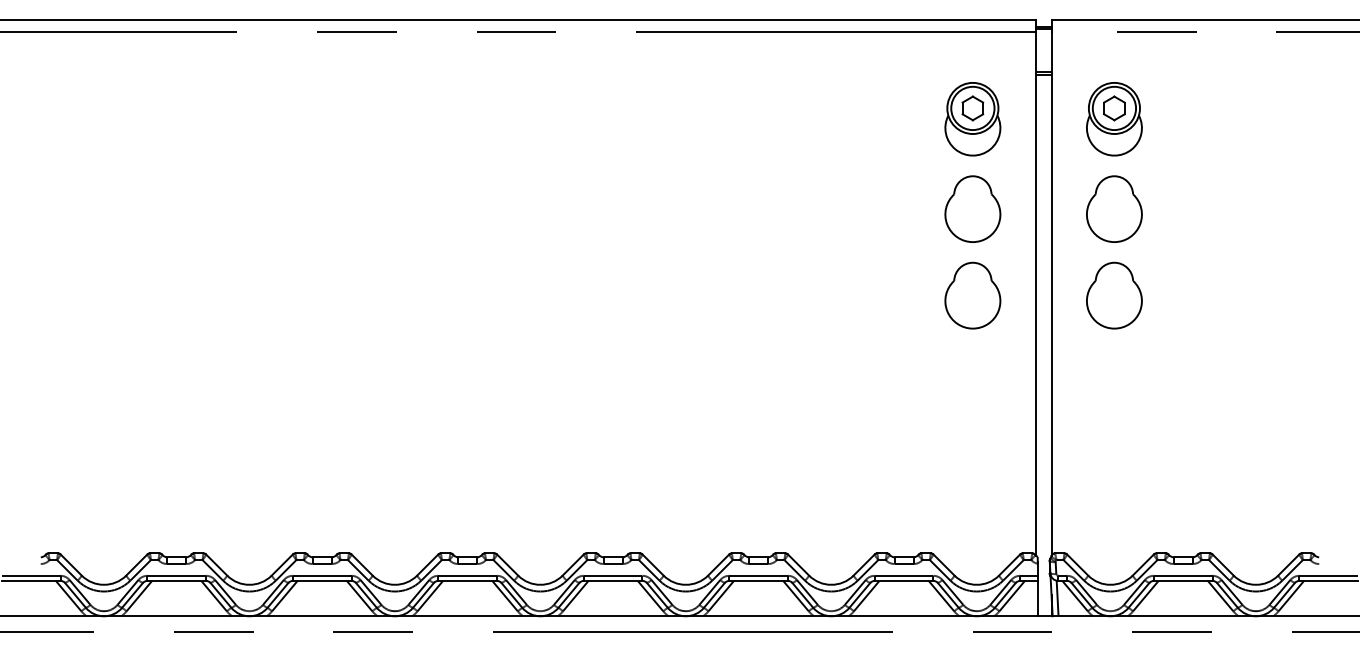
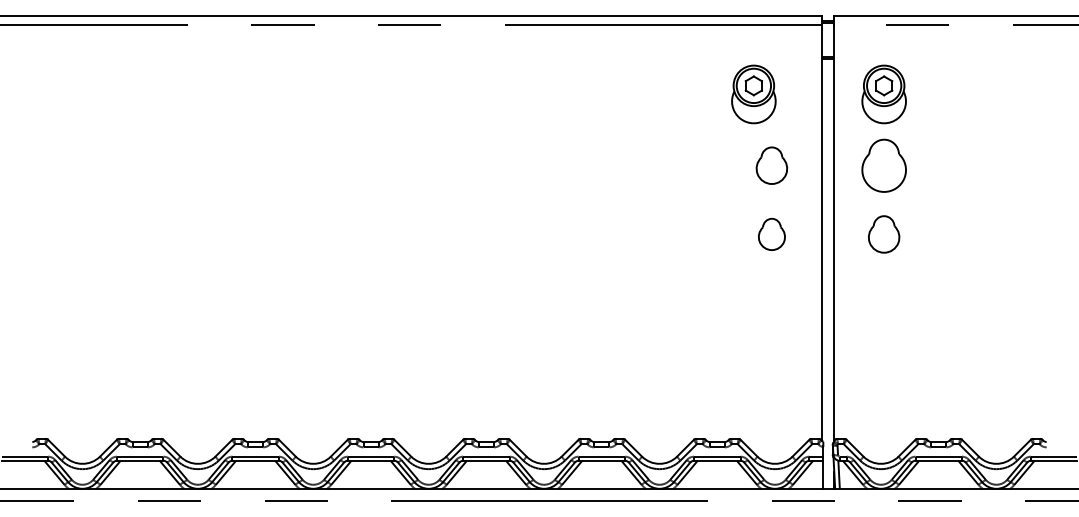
part: (972, 119) -> (753, 94), moved
part: (972, 208) -> (771, 165), size x0.7
part: (972, 295) -> (771, 234), size x0.6
part: (1113, 295) -> (883, 234), size x0.7

